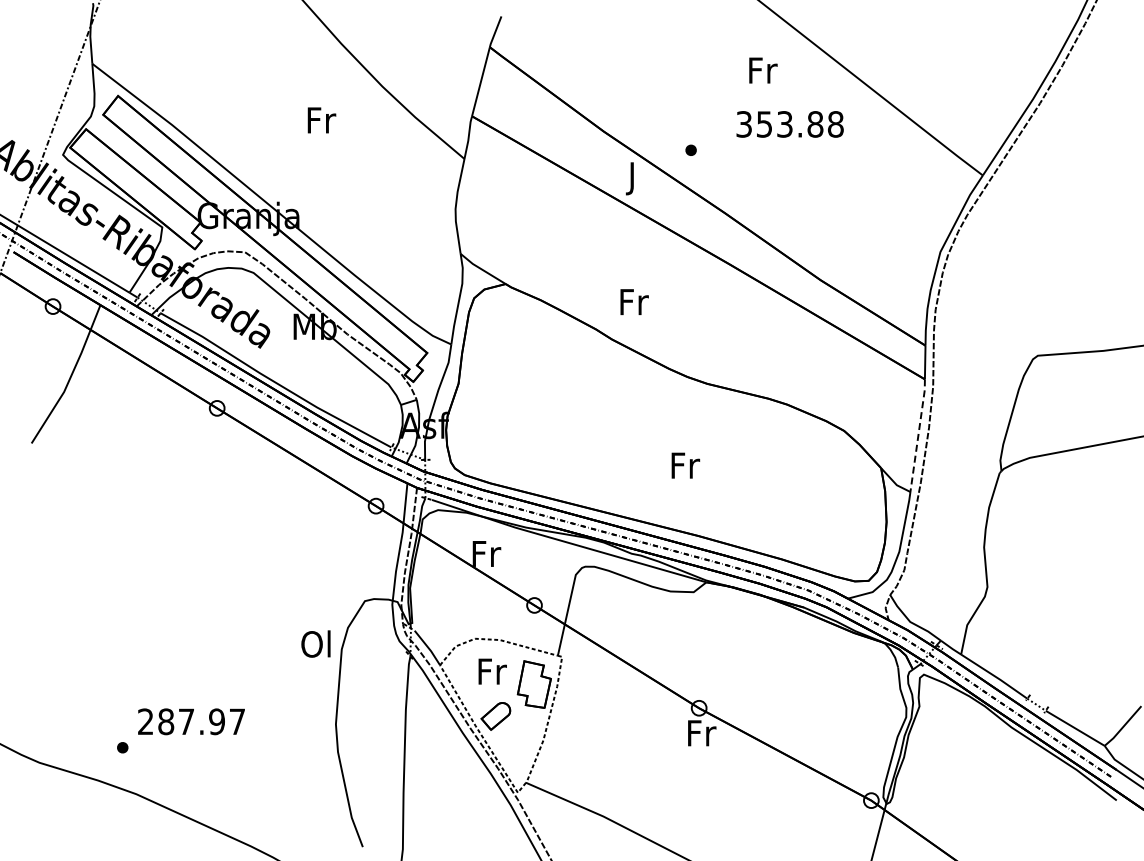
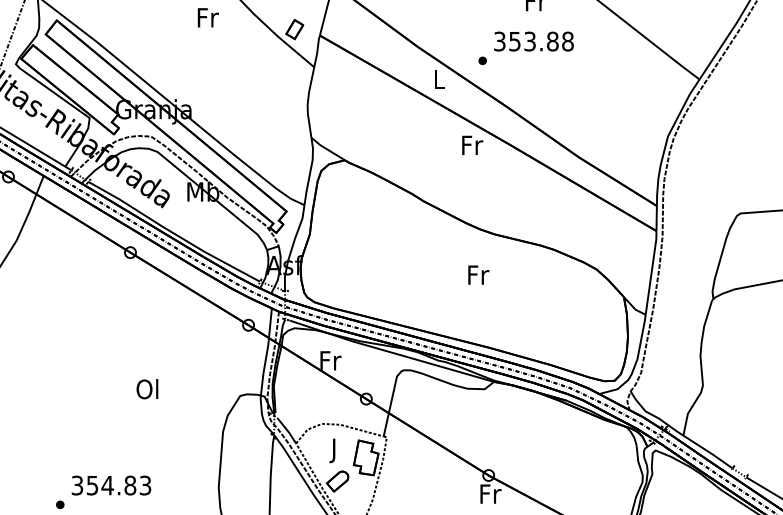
part: (437, 108) -> (294, 29), added
text: (321, 120) -> (208, 17), moved
text: (789, 124) -> (533, 41), moved
text: (632, 178) -> (439, 81), J -> L
text: (634, 301) -> (472, 144), moved
line: (918, 434) -> (651, 272), dashed -> solid
text: (685, 465) -> (478, 275), moved
text: (315, 643) -> (147, 388), moved
text: (492, 674) -> (335, 450), Fr -> J
text: (191, 721) -> (111, 485), 287.97 -> 354.83

